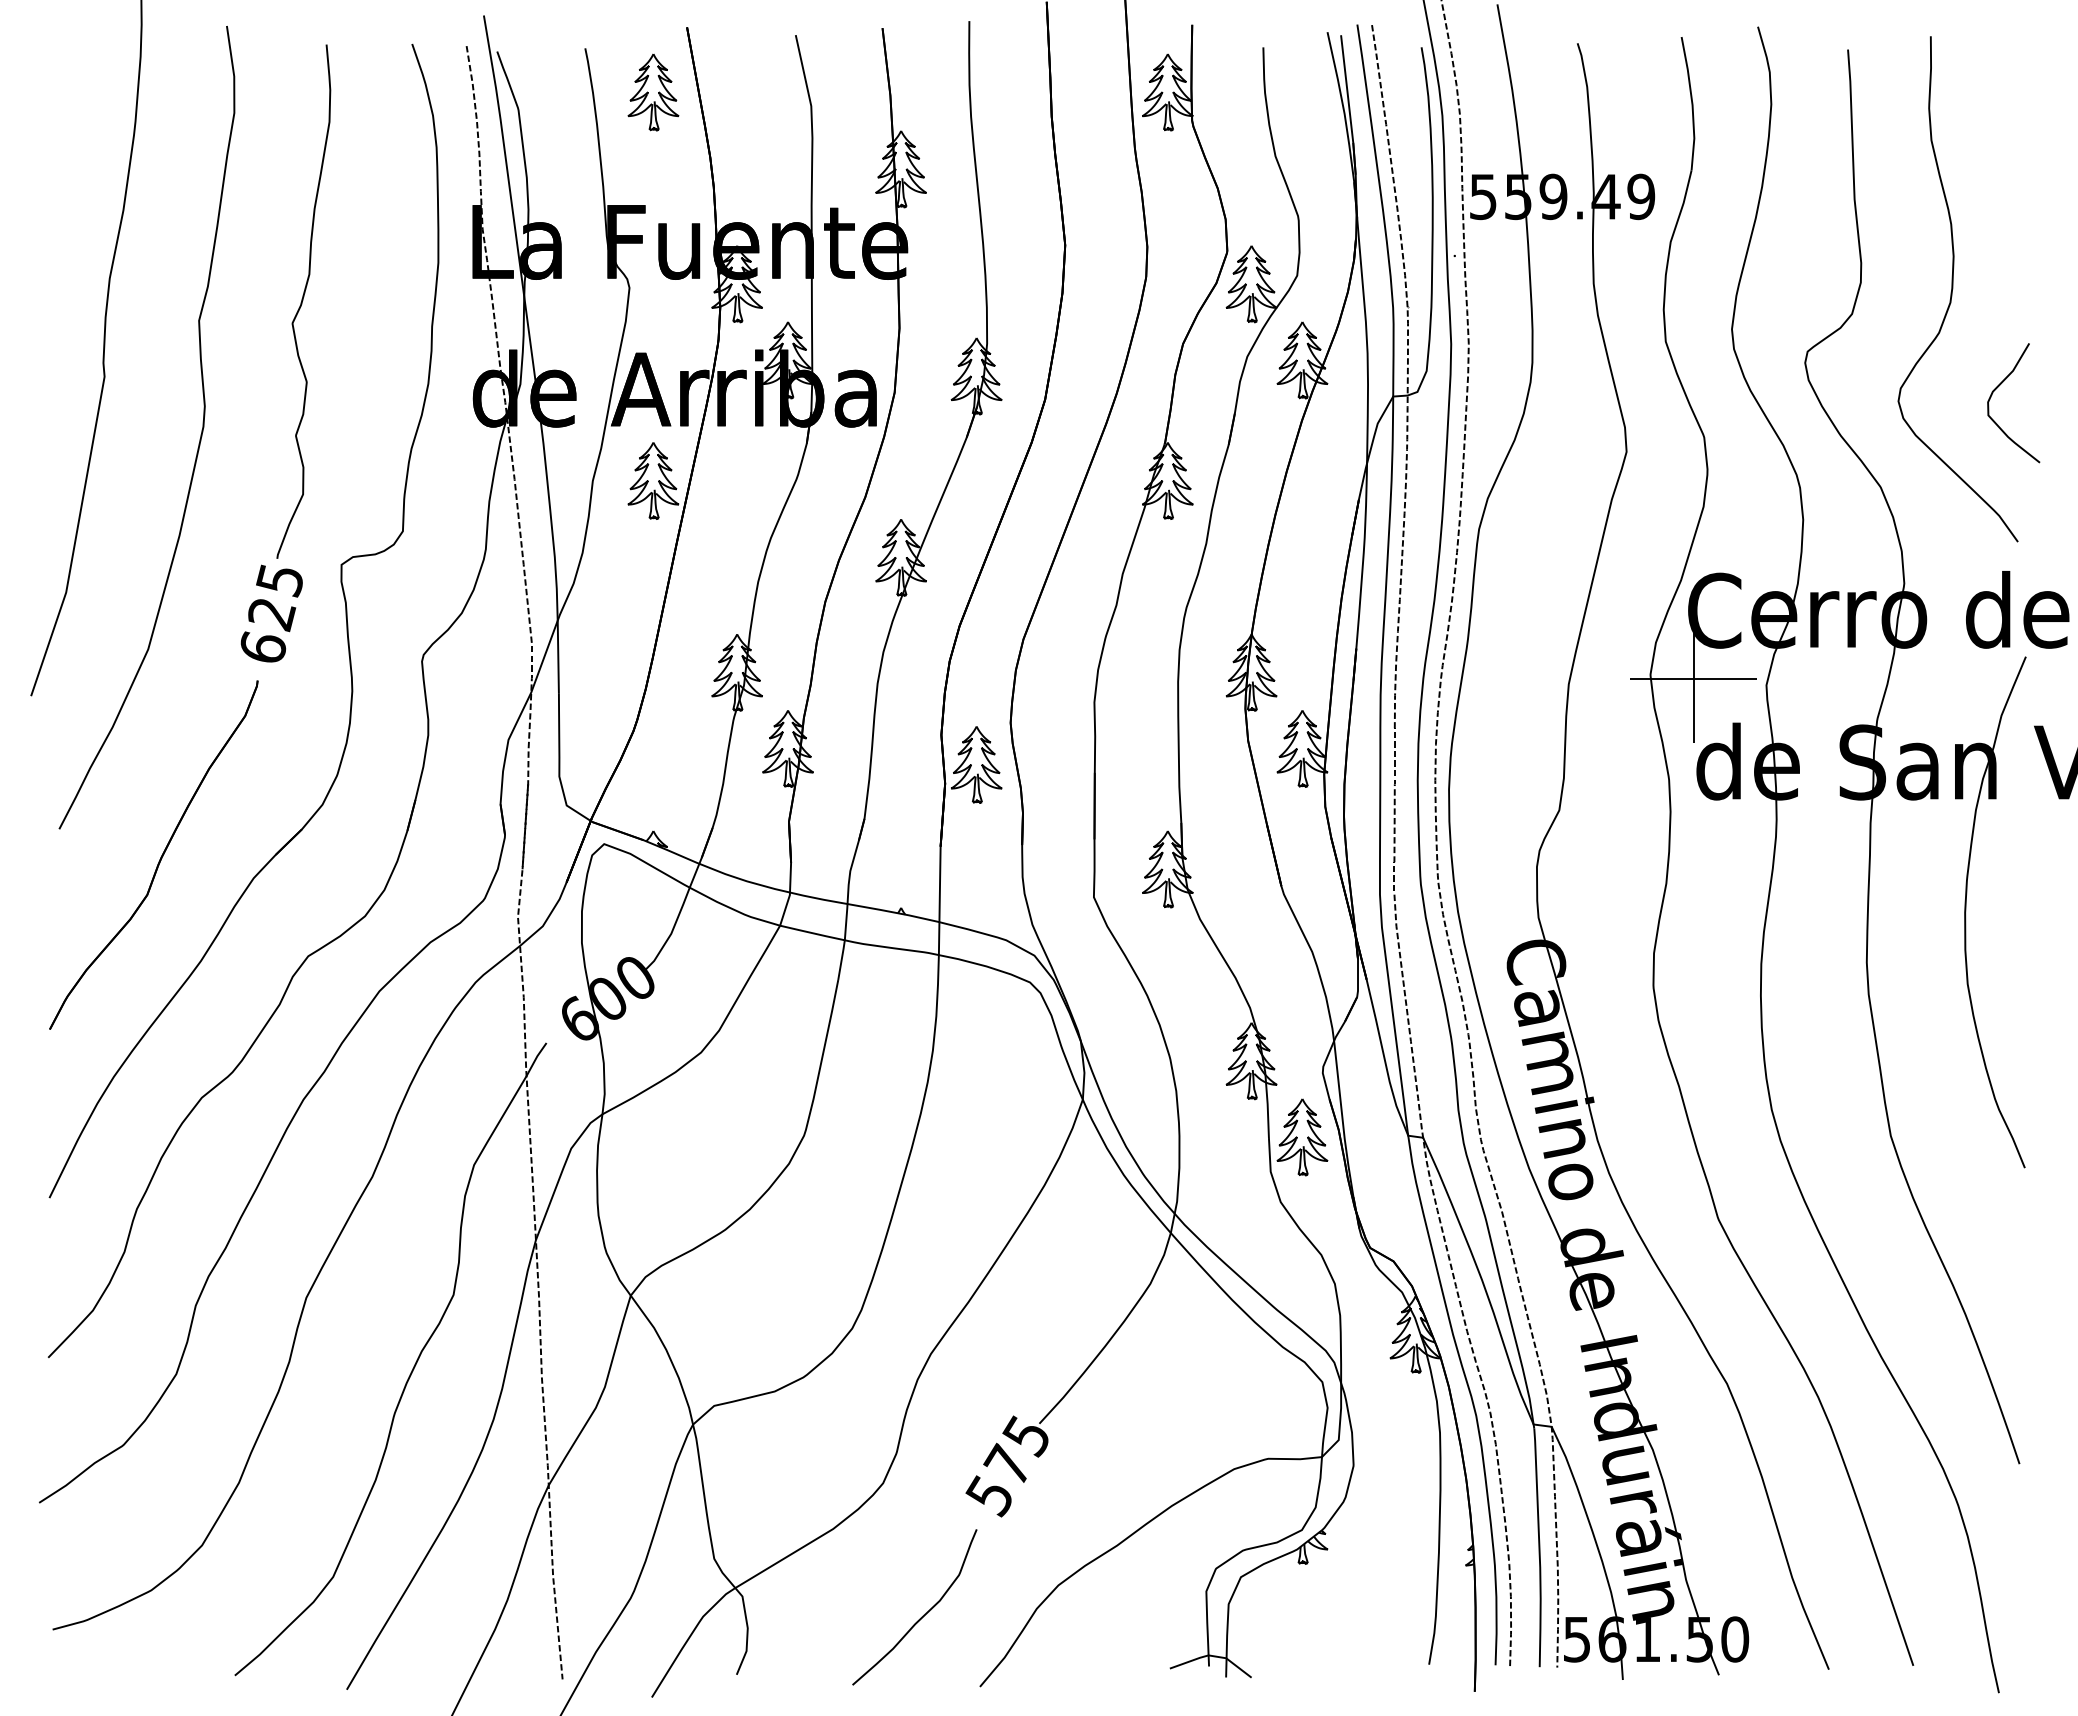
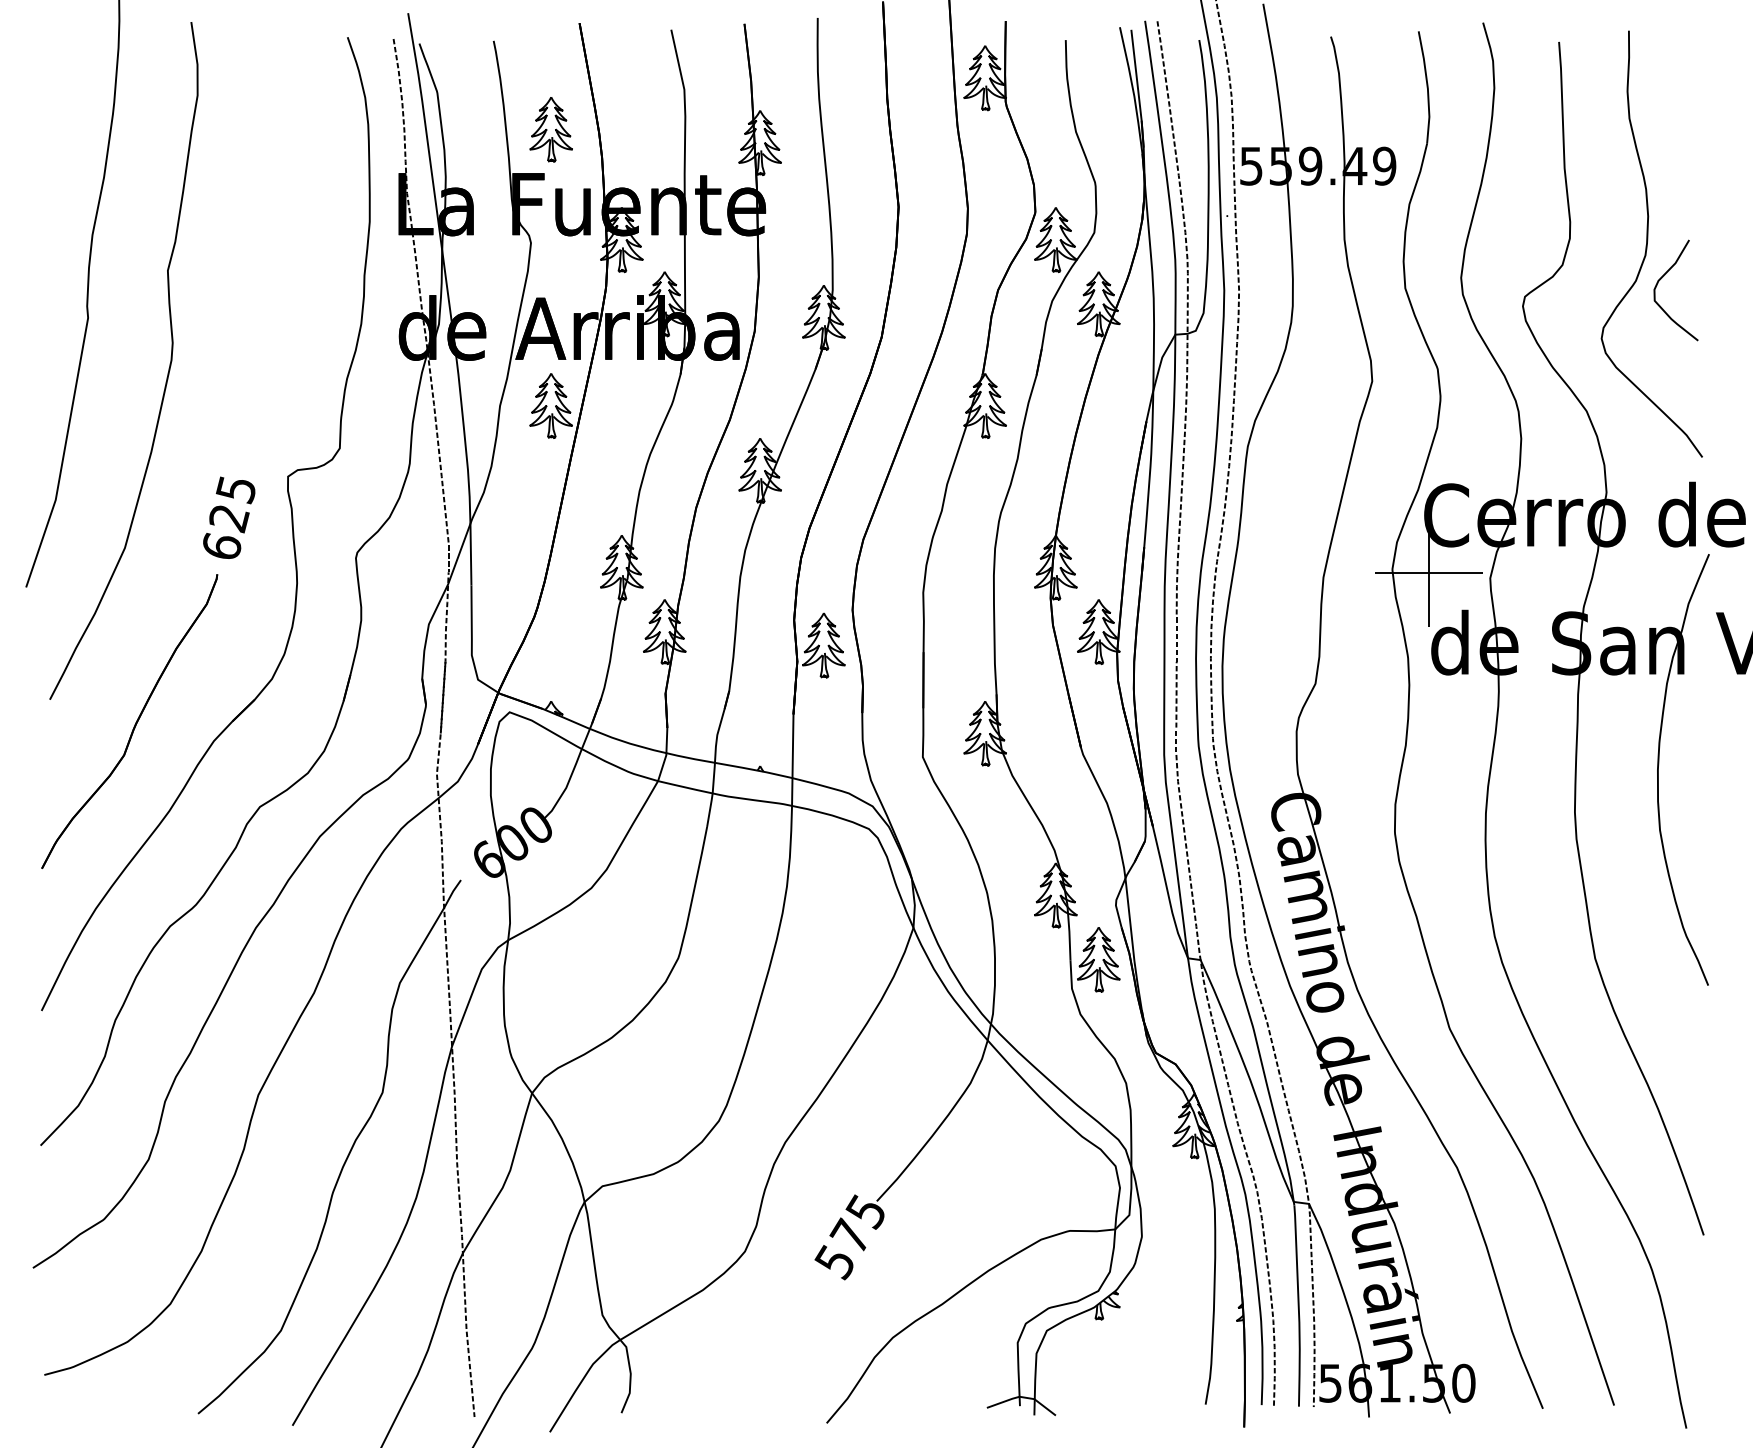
part: (653, 92) -> (551, 129), moved
curve: (303, 300) -> (255, 253), removed
curve: (1998, 387) -> (1663, 277), moved
curve: (922, 1615) -> (778, 1363), removed

